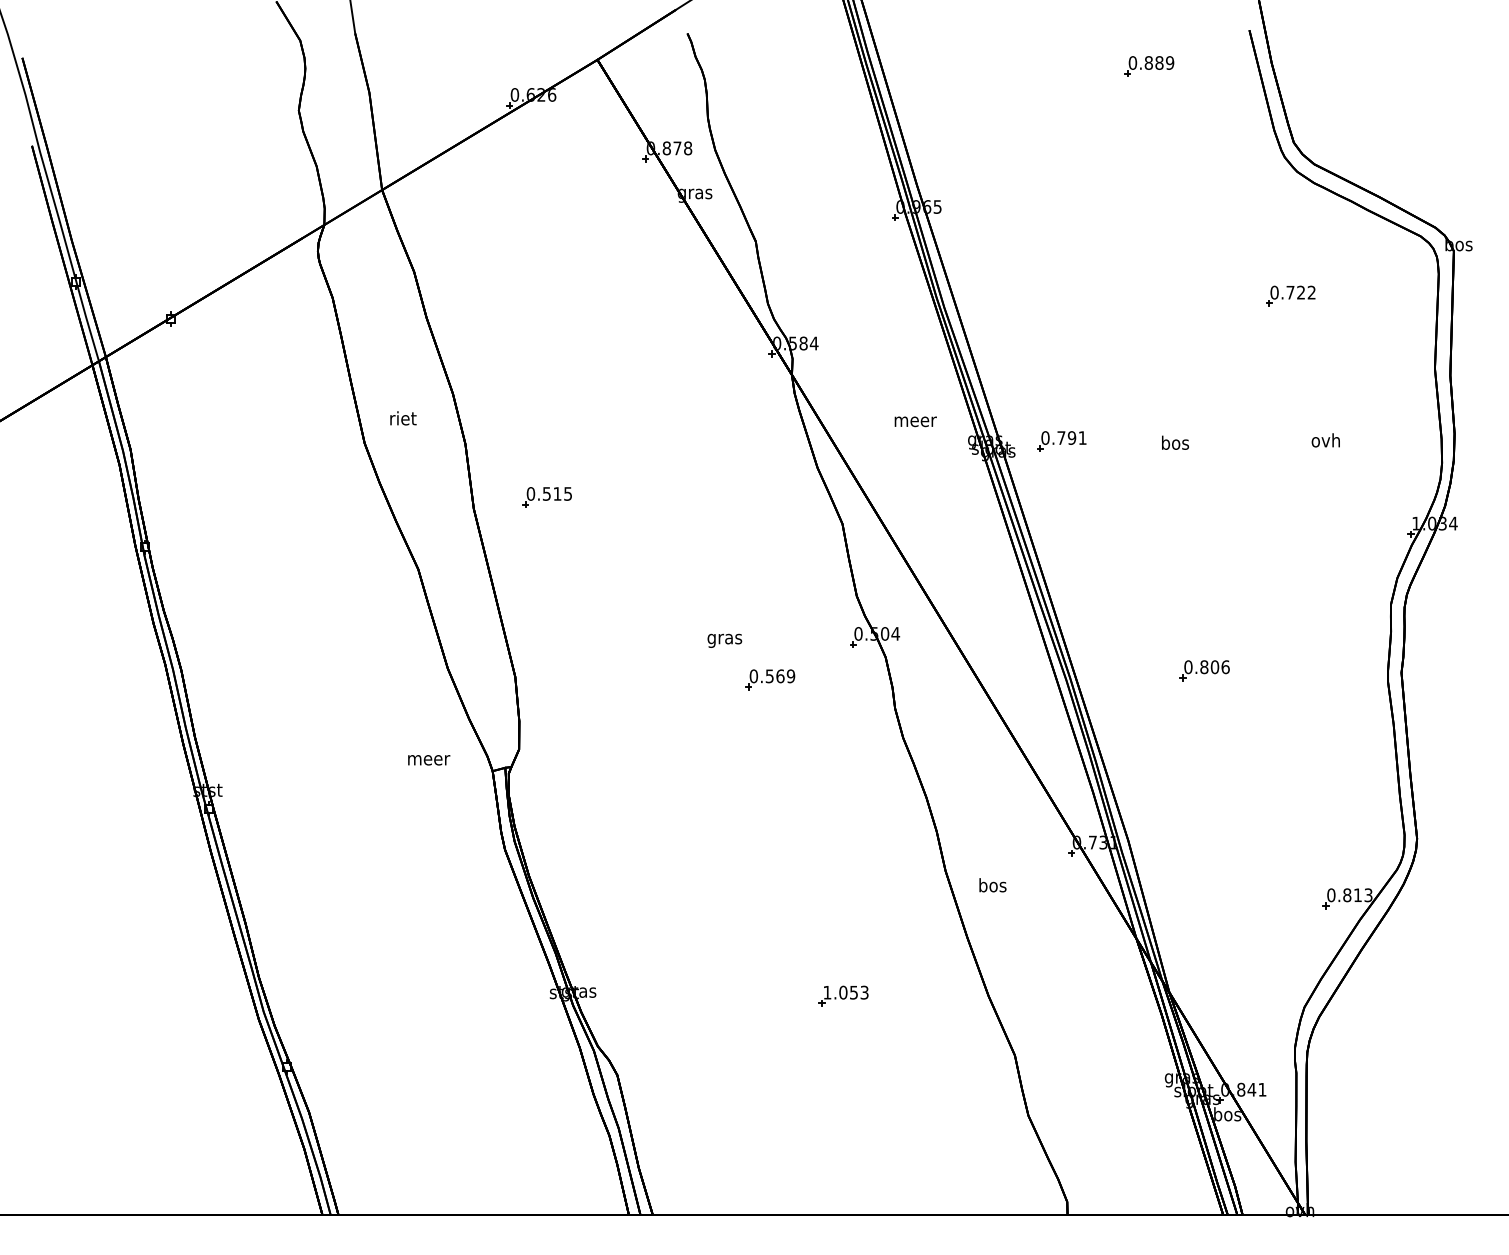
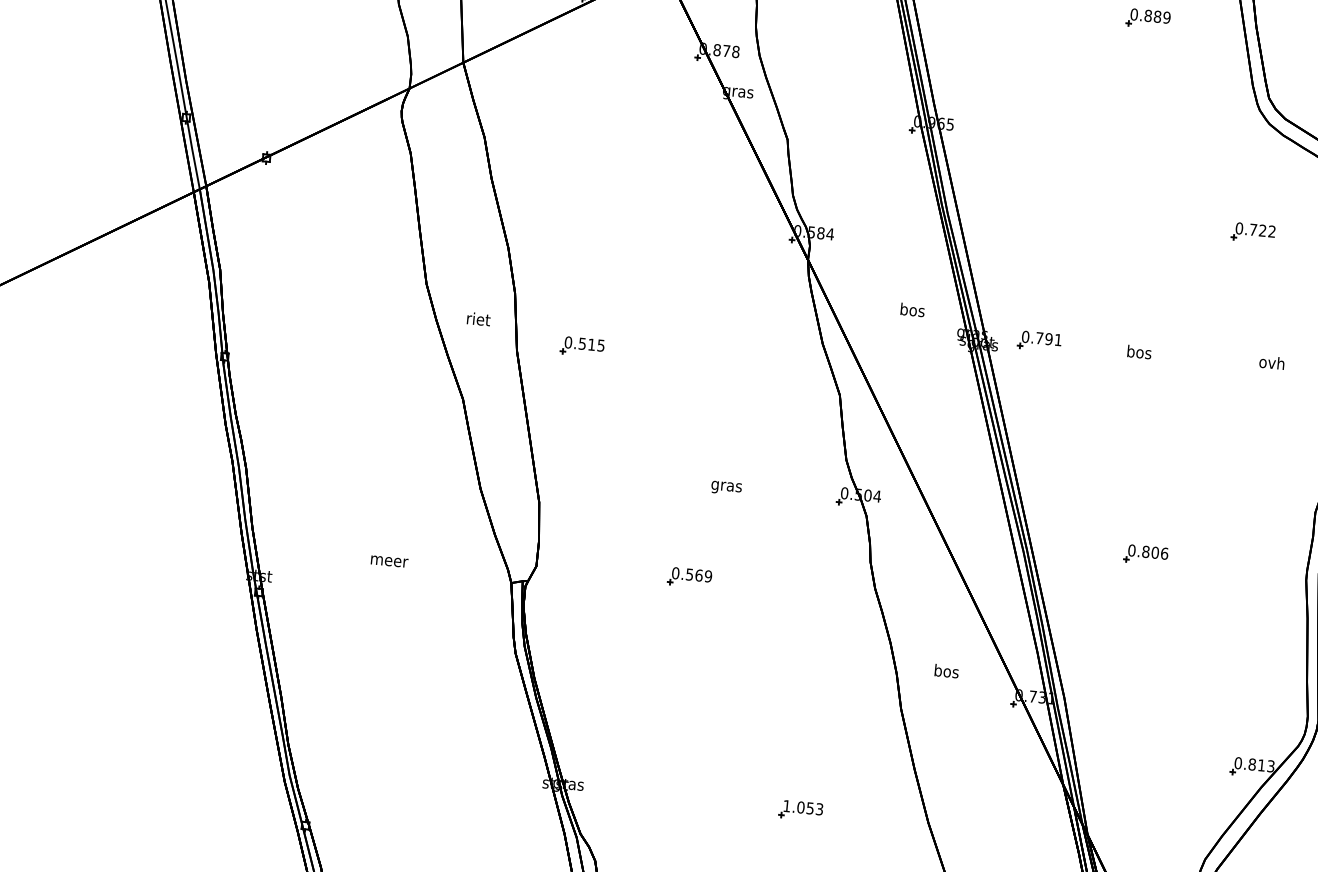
text: (403, 418) -> (478, 319), moved
text: (915, 419) -> (912, 309), meer -> bos
part: (770, 679) -> (690, 577), moved
text: (429, 760) -> (389, 561), moved
text: (992, 885) -> (946, 671), moved

